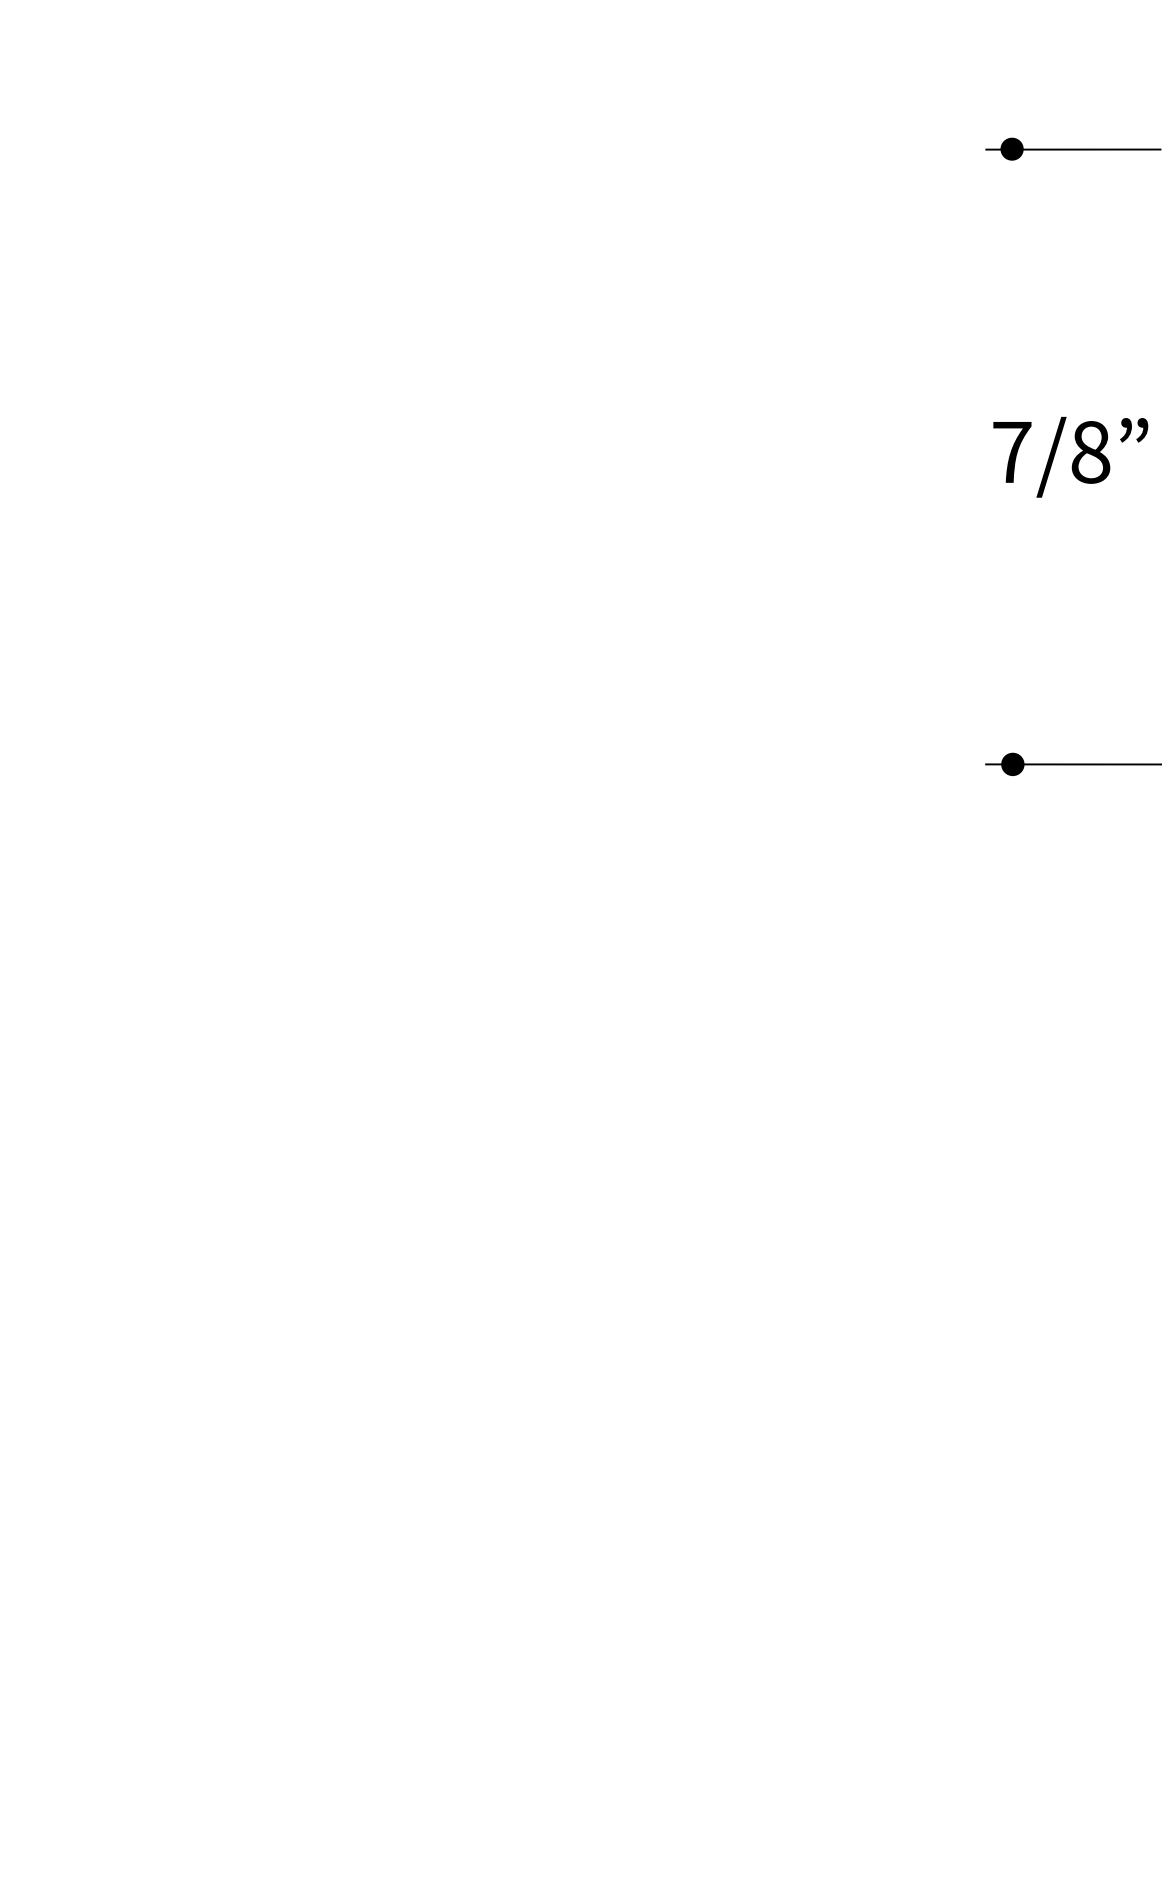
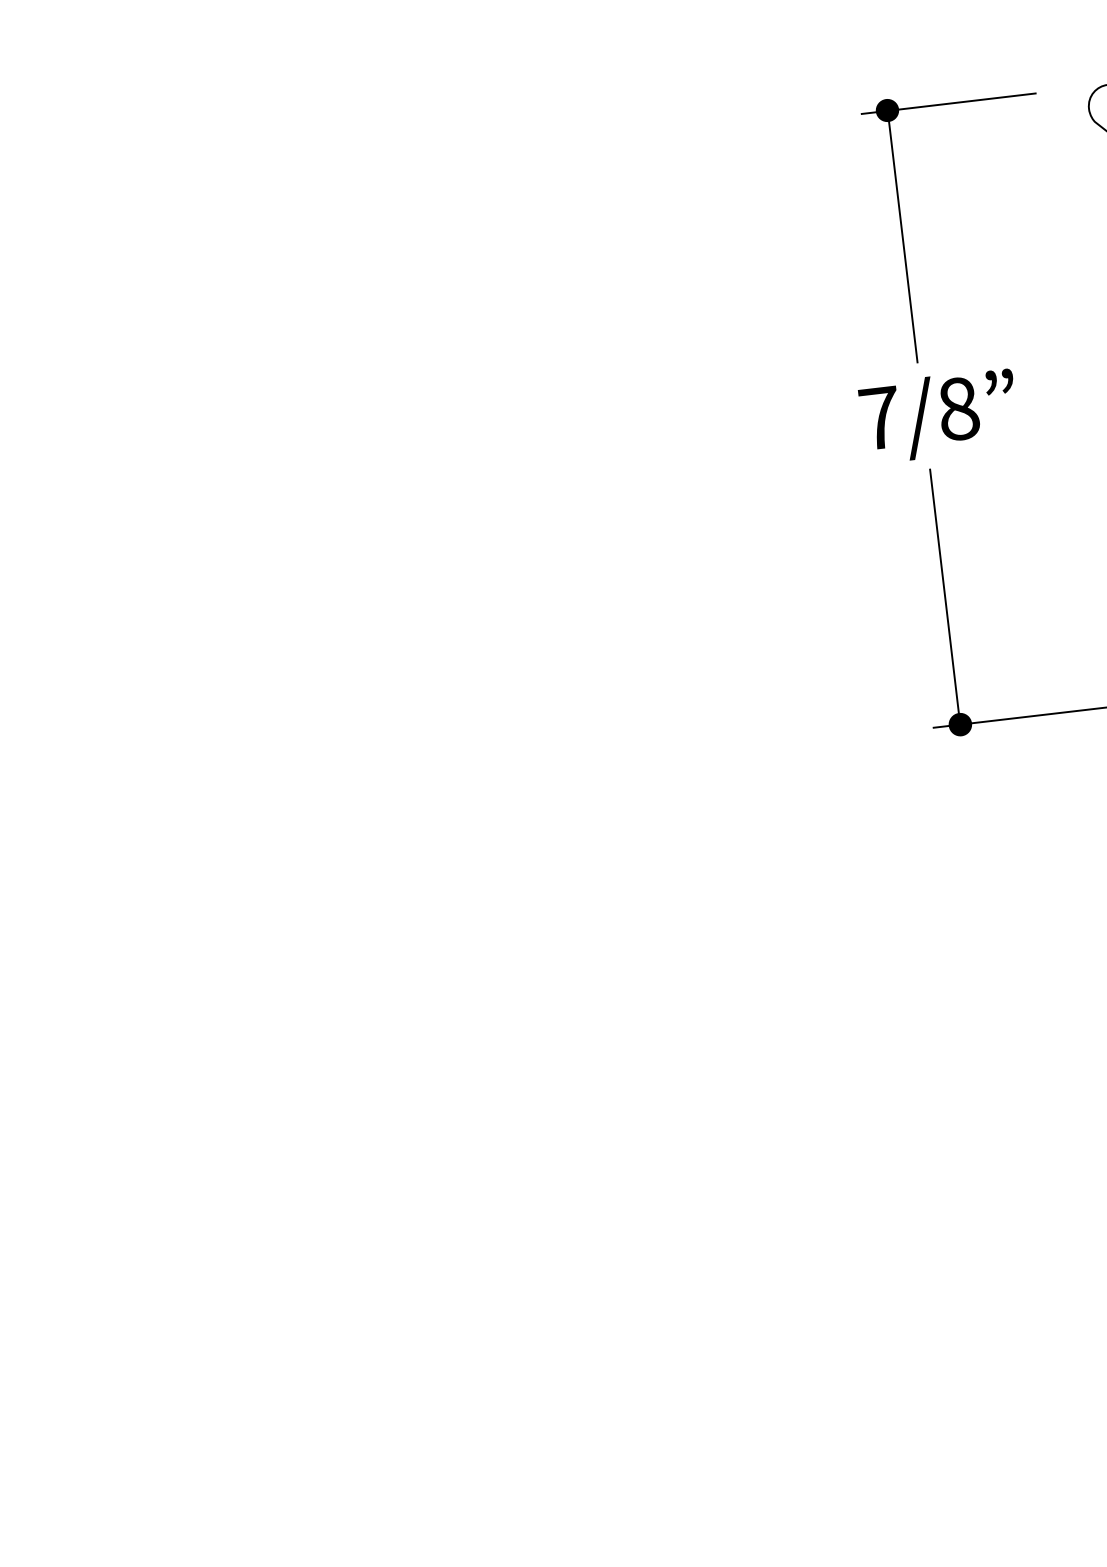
line: (1012, 275) -> (902, 236), added
text: (1070, 456) -> (938, 415), moved
line: (1012, 636) -> (945, 596), added

